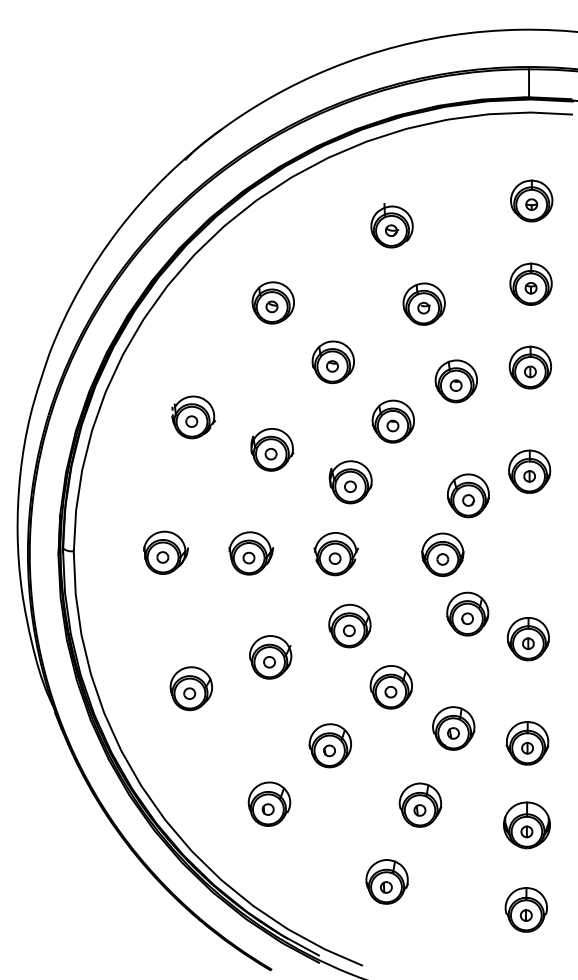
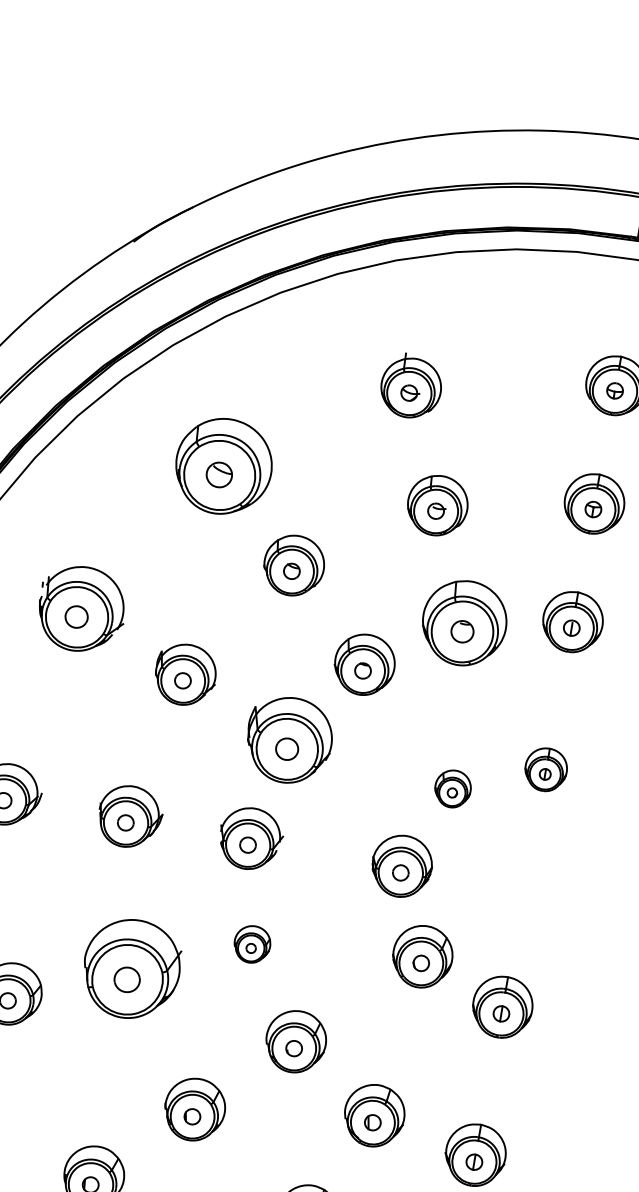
part: (272, 302) -> (222, 465), size x1.6
part: (455, 381) -> (462, 623), size x1.4
part: (193, 417) -> (81, 609), size x1.4
part: (529, 471) -> (545, 769), size x0.7
part: (350, 482) -> (288, 740), size x1.4
part: (468, 495) -> (453, 788), size x0.6
part: (349, 625) -> (251, 943), size x0.6
part: (270, 657) -> (131, 969), size x1.6

